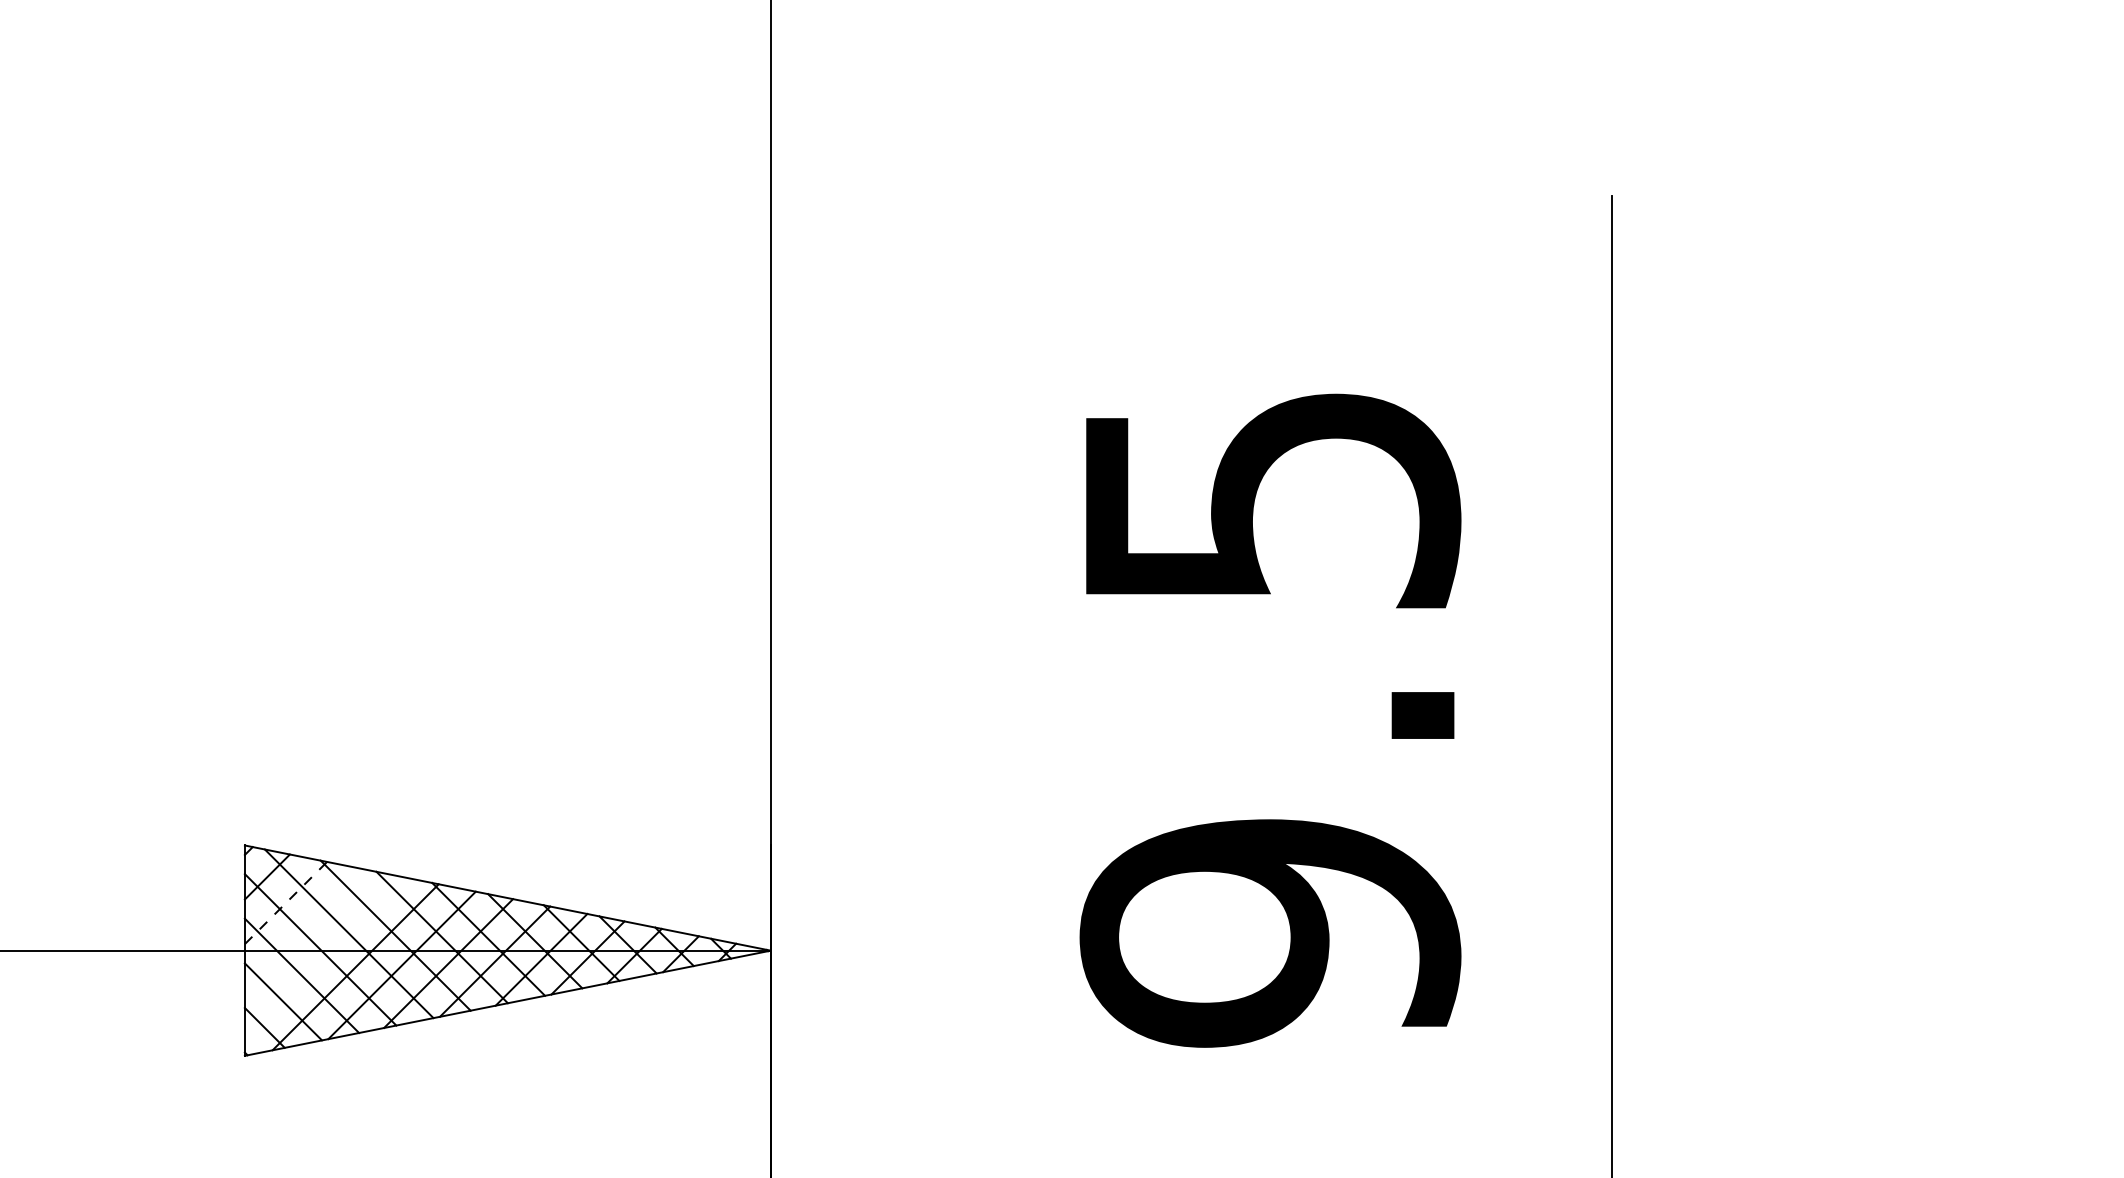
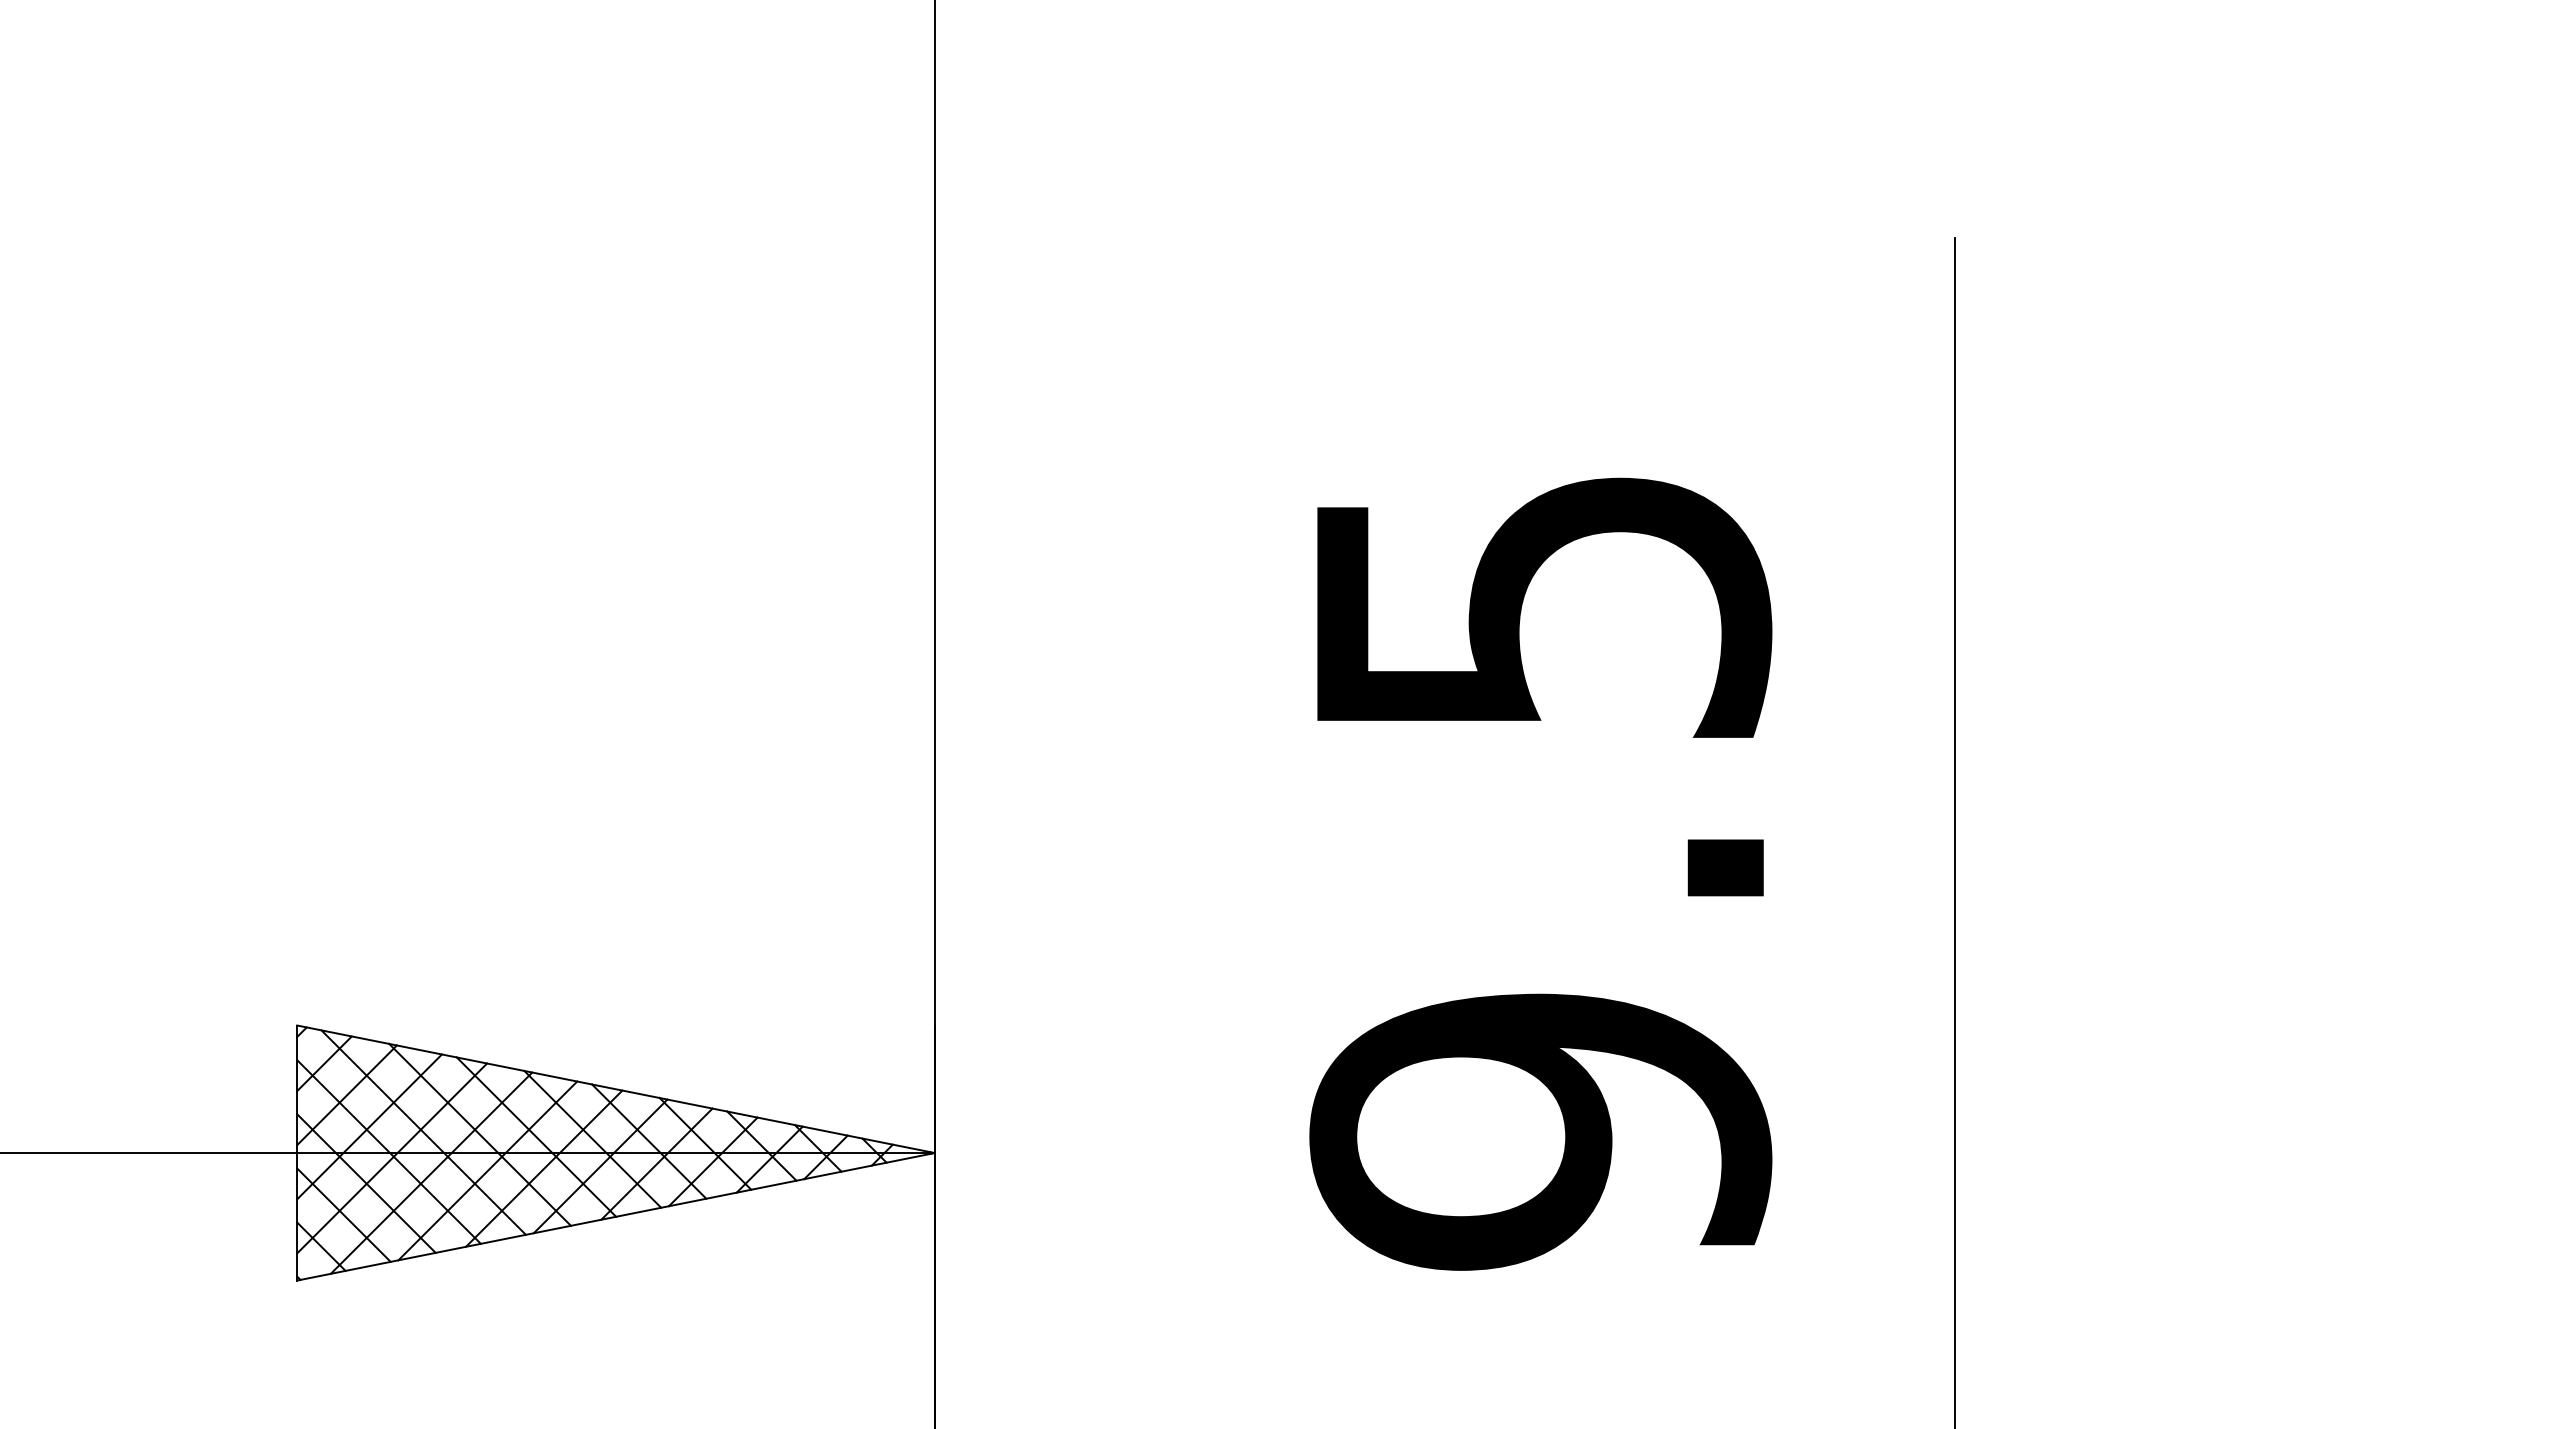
line: (286, 903) -> (347, 1095), dashed -> solid
line: (304, 928) -> (369, 1126), added
line: (323, 955) -> (392, 1158), added

